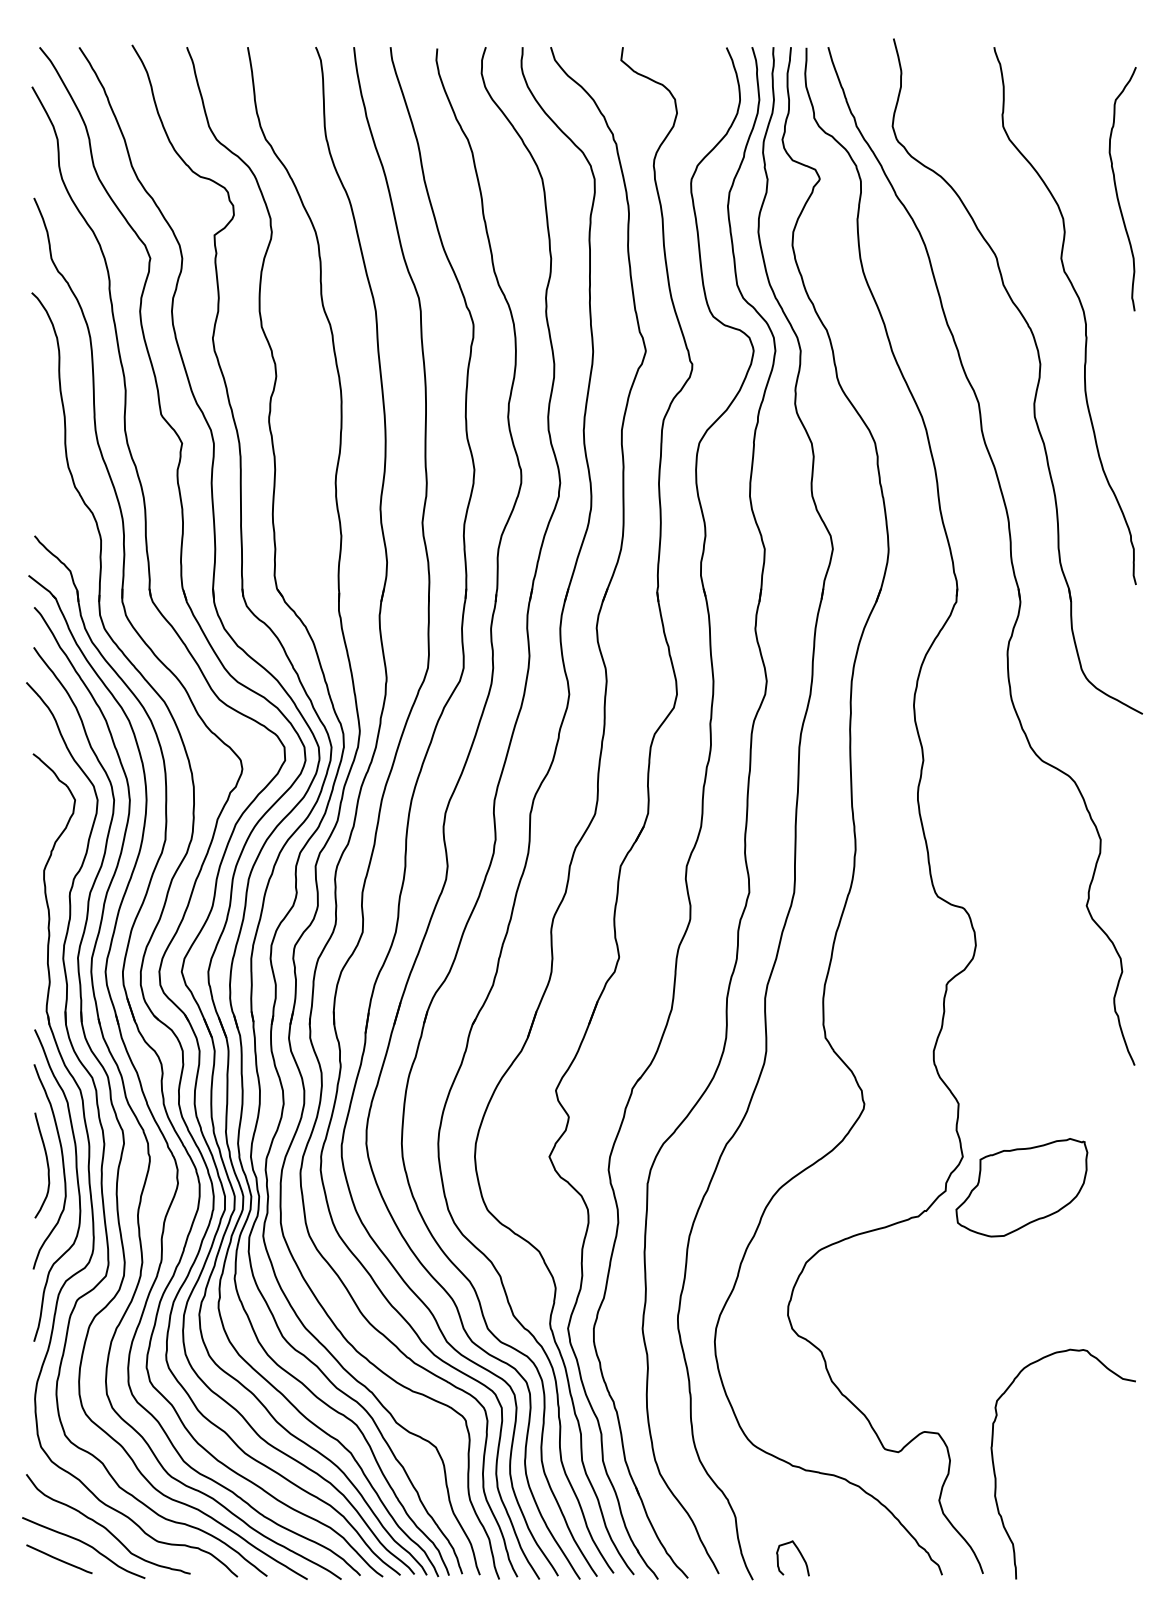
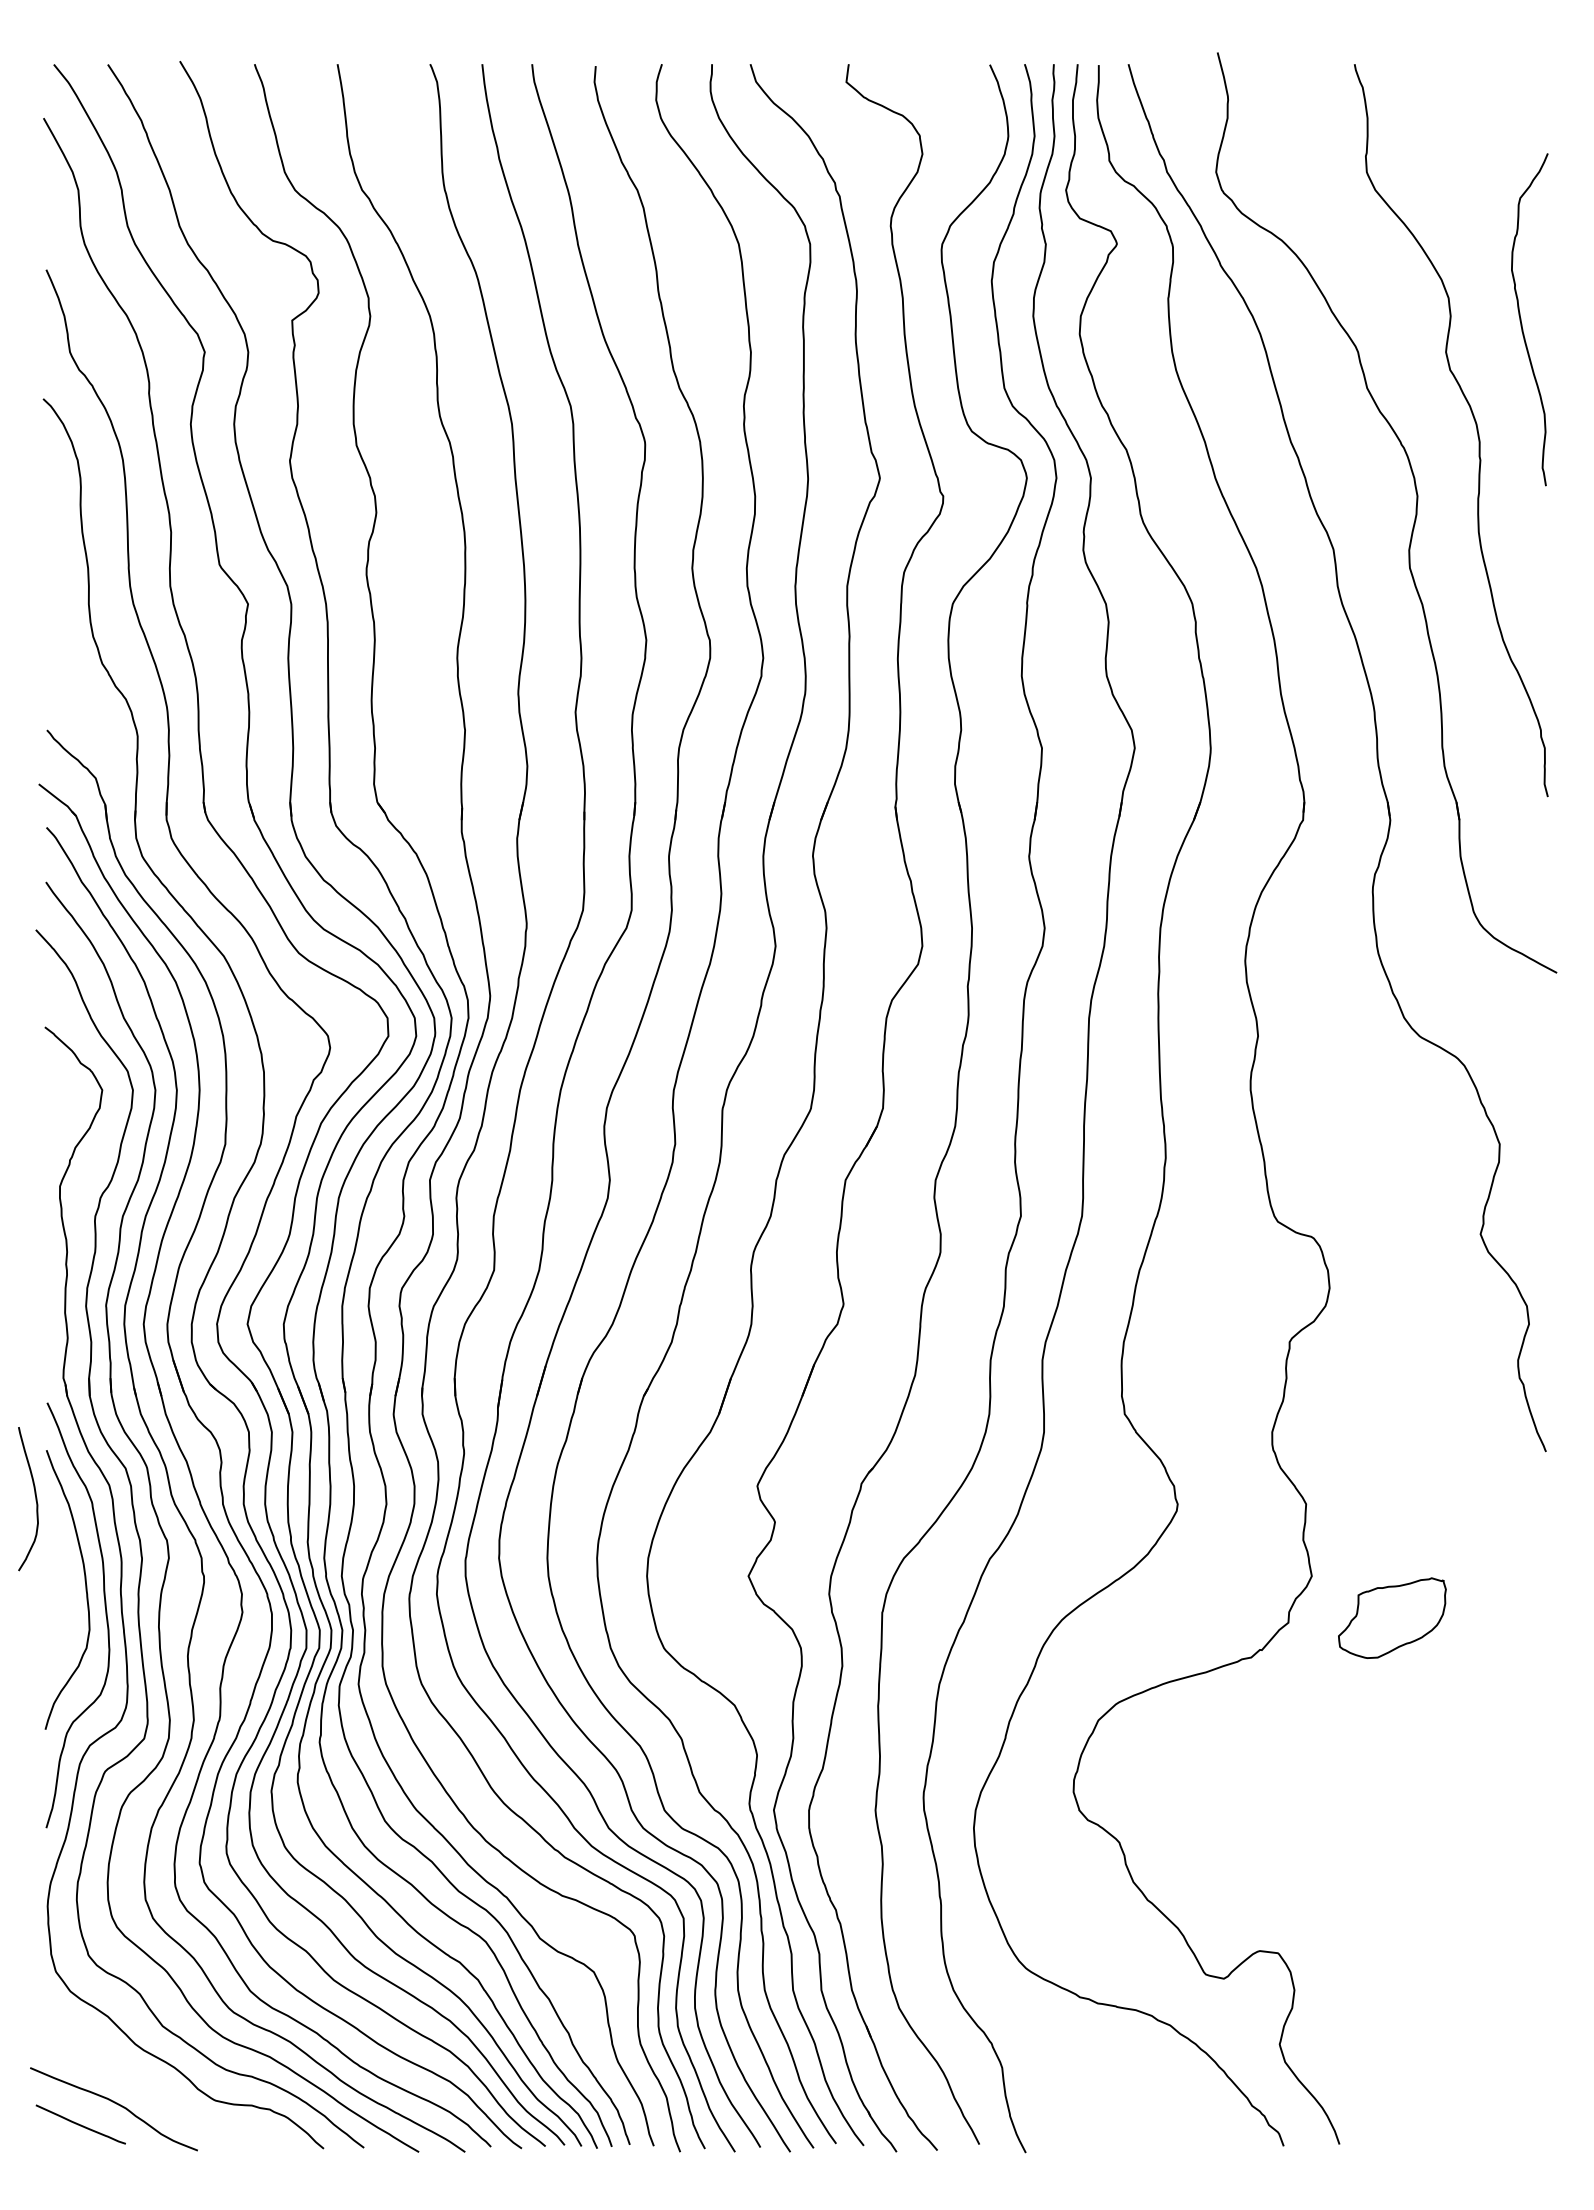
curve: (1116, 189) -> (1521, 319), moved
curve: (47, 1165) -> (35, 1499), moved
part: (1022, 1187) -> (1392, 1617), size x0.6
curve: (996, 1477) -> (1357, 2013), removed
curve: (106, 1527) -> (144, 2081), removed
curve: (800, 1554) -> (1090, 2118), removed

